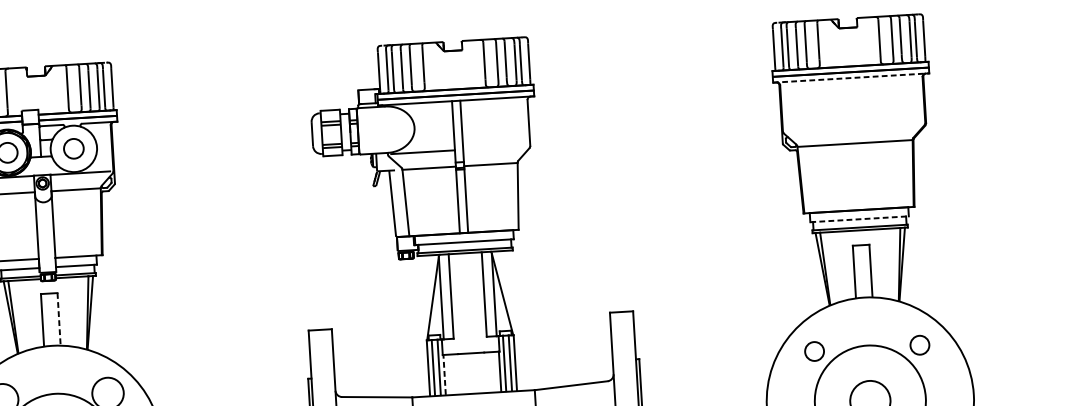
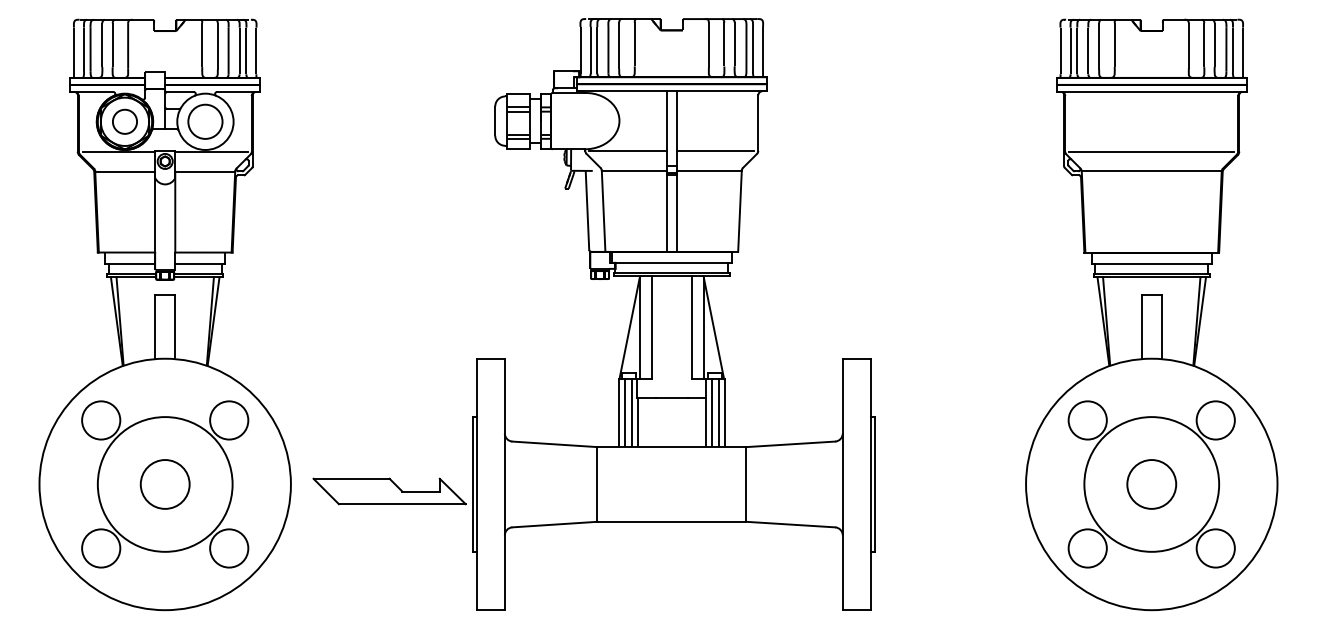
line: (850, 77) -> (1151, 91), dashed -> solid
line: (853, 127) -> (1151, 151), added
line: (495, 147) -> (715, 150), added
circle: (73, 148) -> (205, 121), size x1.43
line: (859, 219) -> (1151, 263), dashed -> solid
line: (59, 318) -> (175, 326), dashed -> solid
circle: (919, 345) -> (1215, 420), size x1.67
circle: (814, 351) -> (1087, 420), size x1.67
line: (444, 374) -> (638, 421), dashed -> solid

